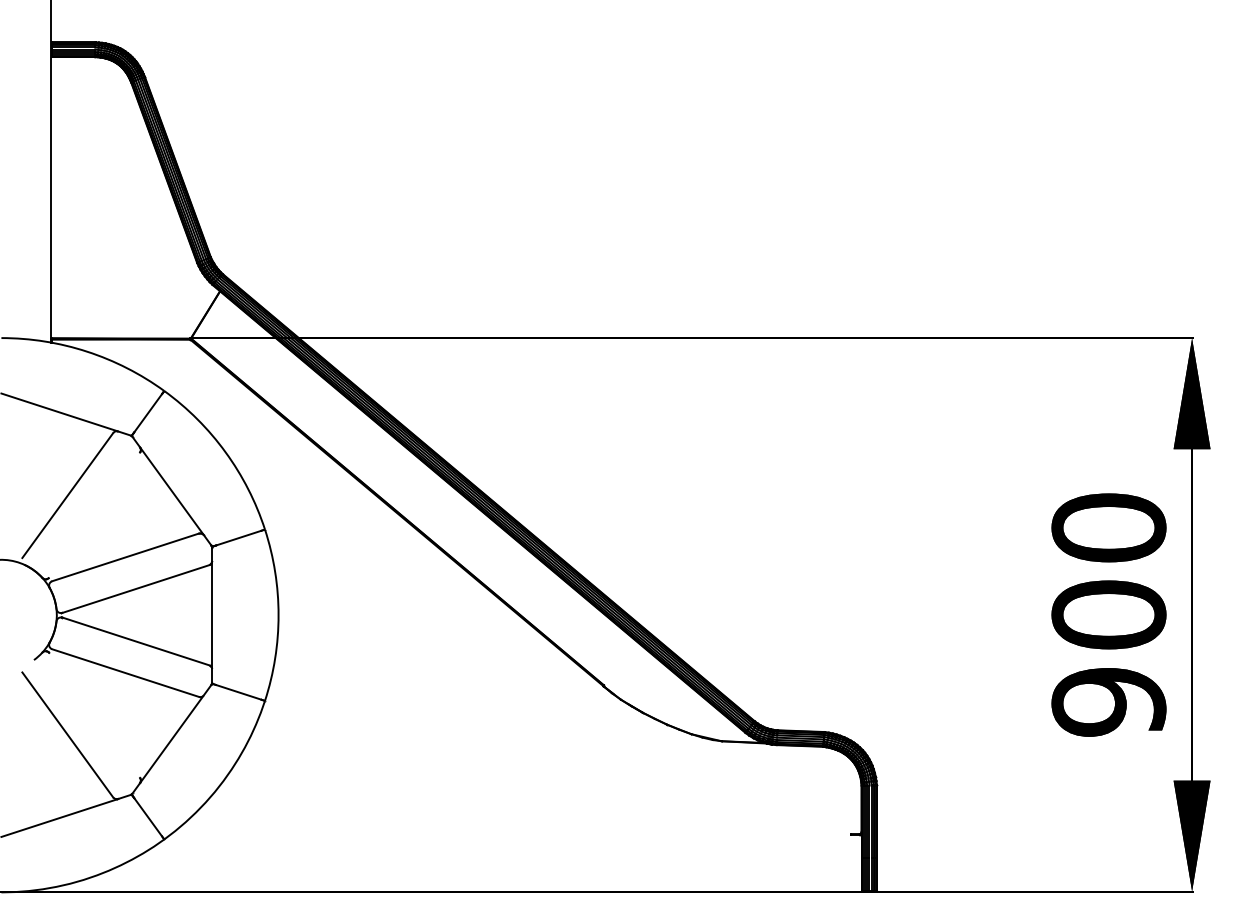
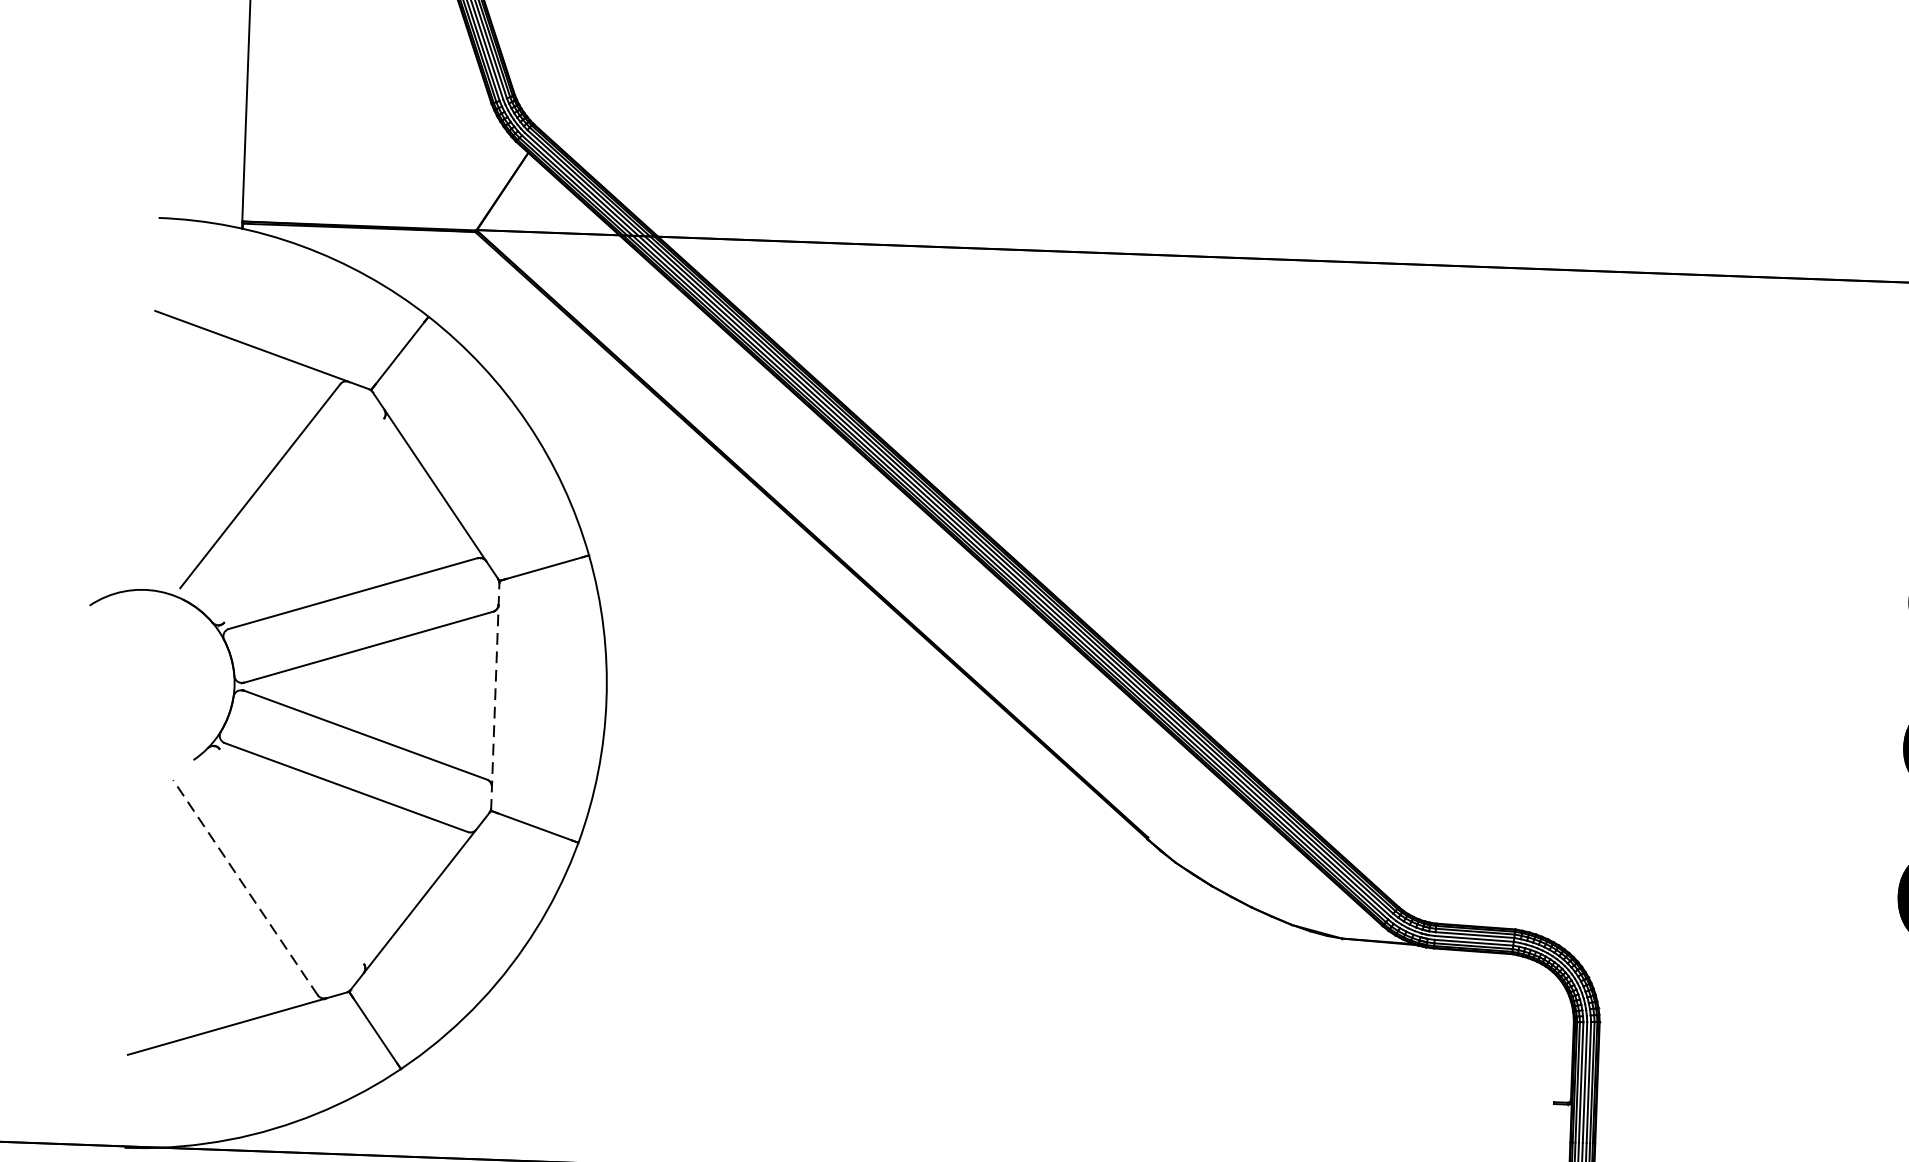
line: (212, 615) -> (495, 696), solid -> dashed
line: (67, 734) -> (245, 887), solid -> dashed

